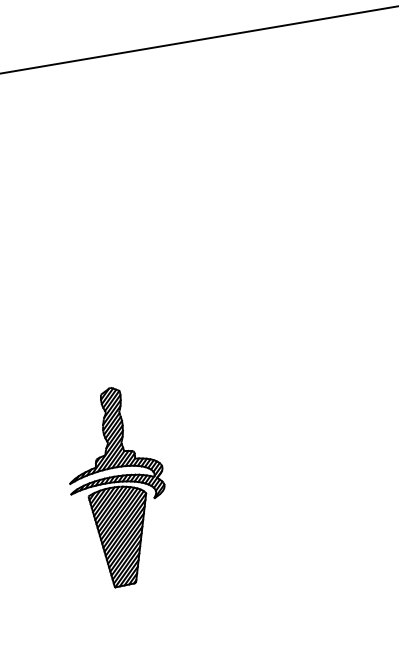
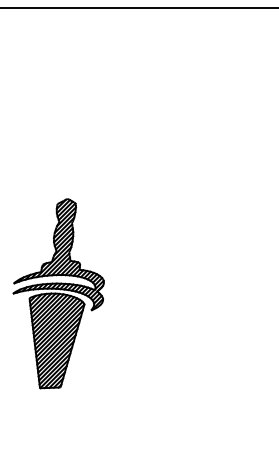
part: (117, 486) -> (58, 293), size x1.43

